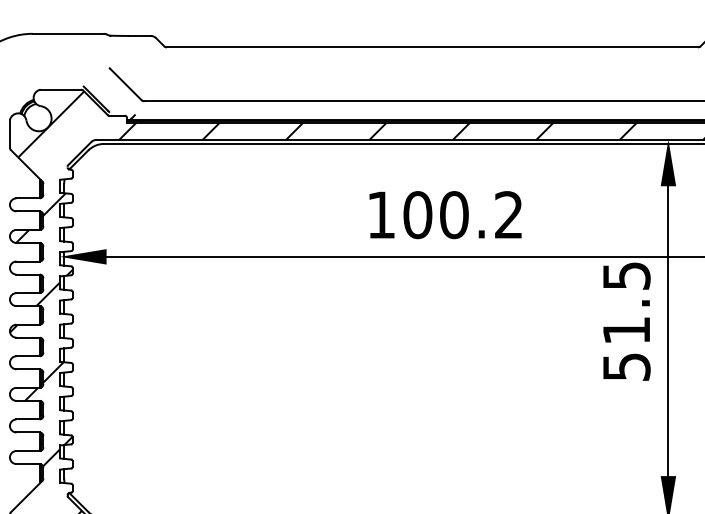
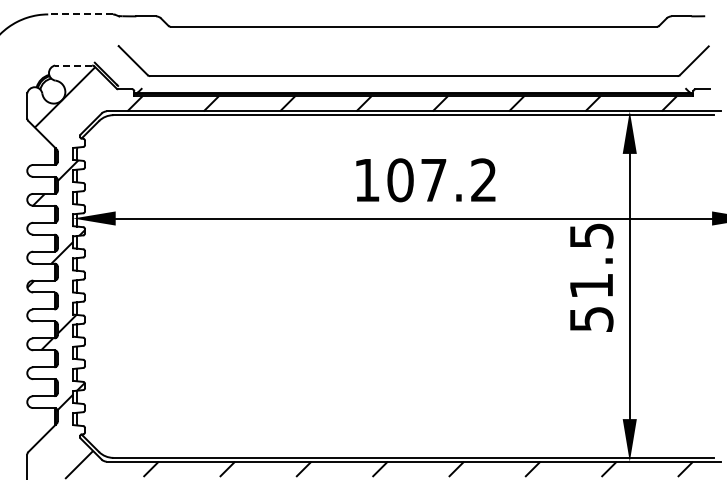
line: (68, 33) -> (80, 14), solid -> dashed
line: (60, 89) -> (73, 65), solid -> dashed
text: (453, 215) -> (433, 180), 100.2 -> 107.2

